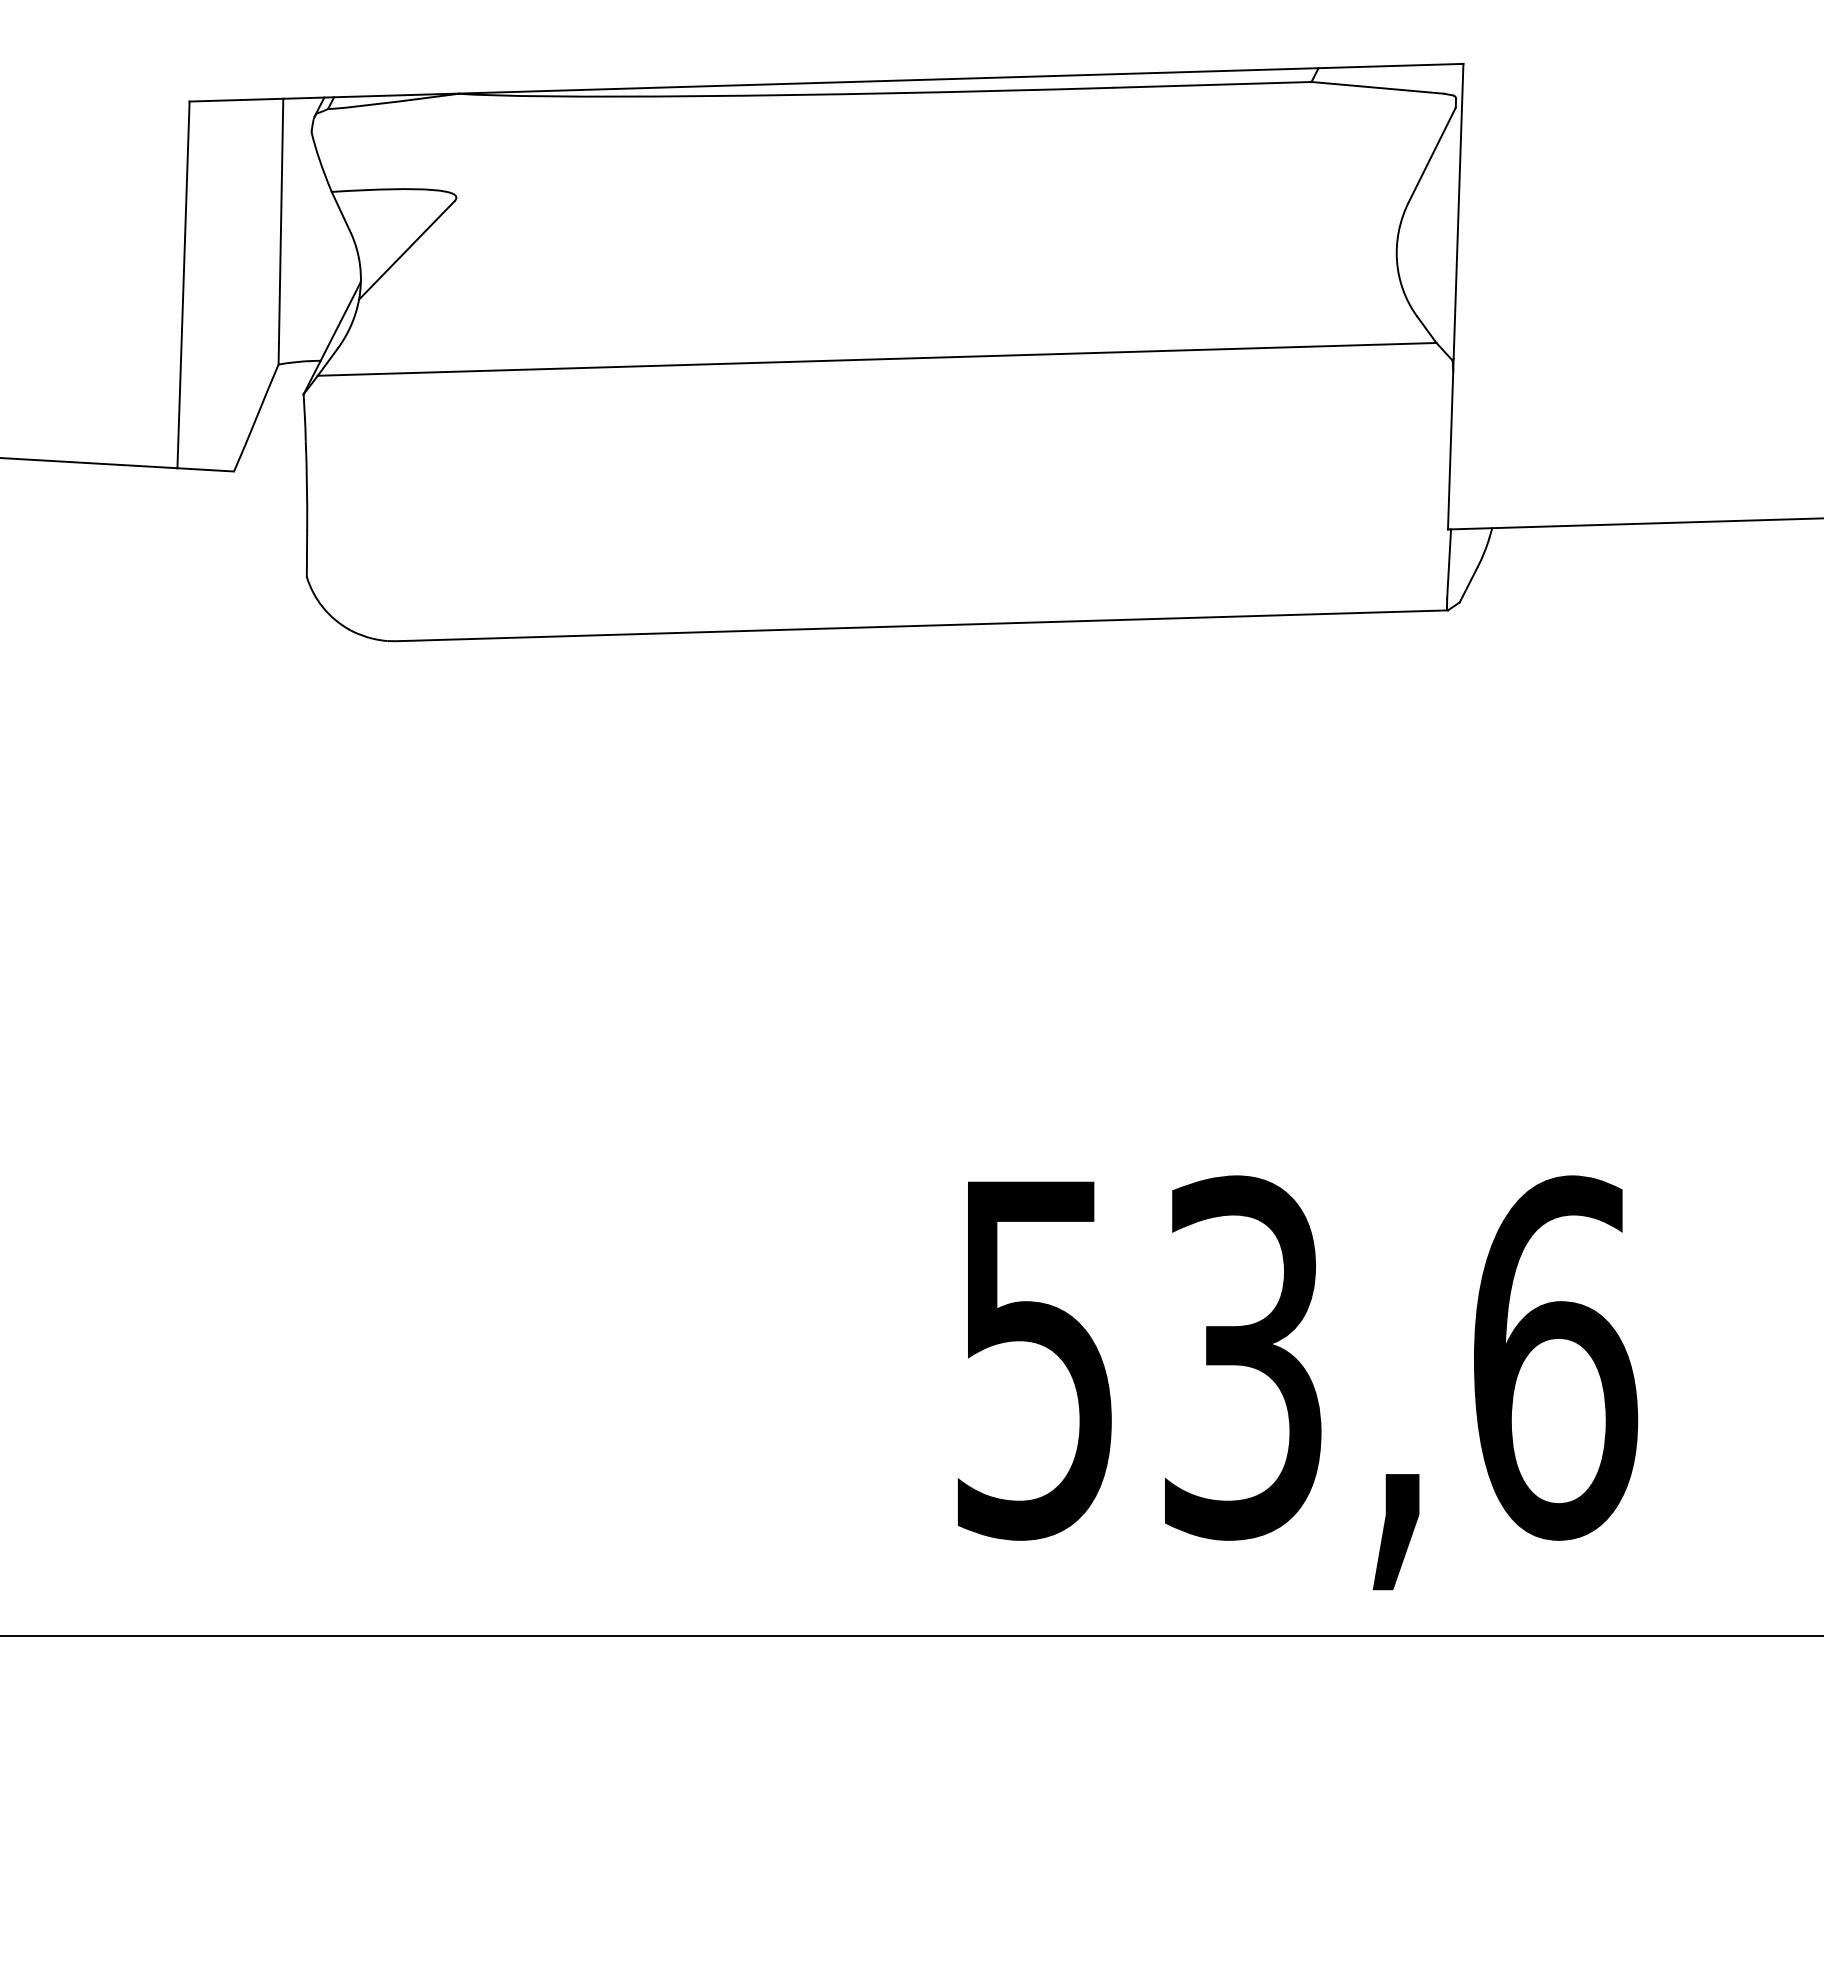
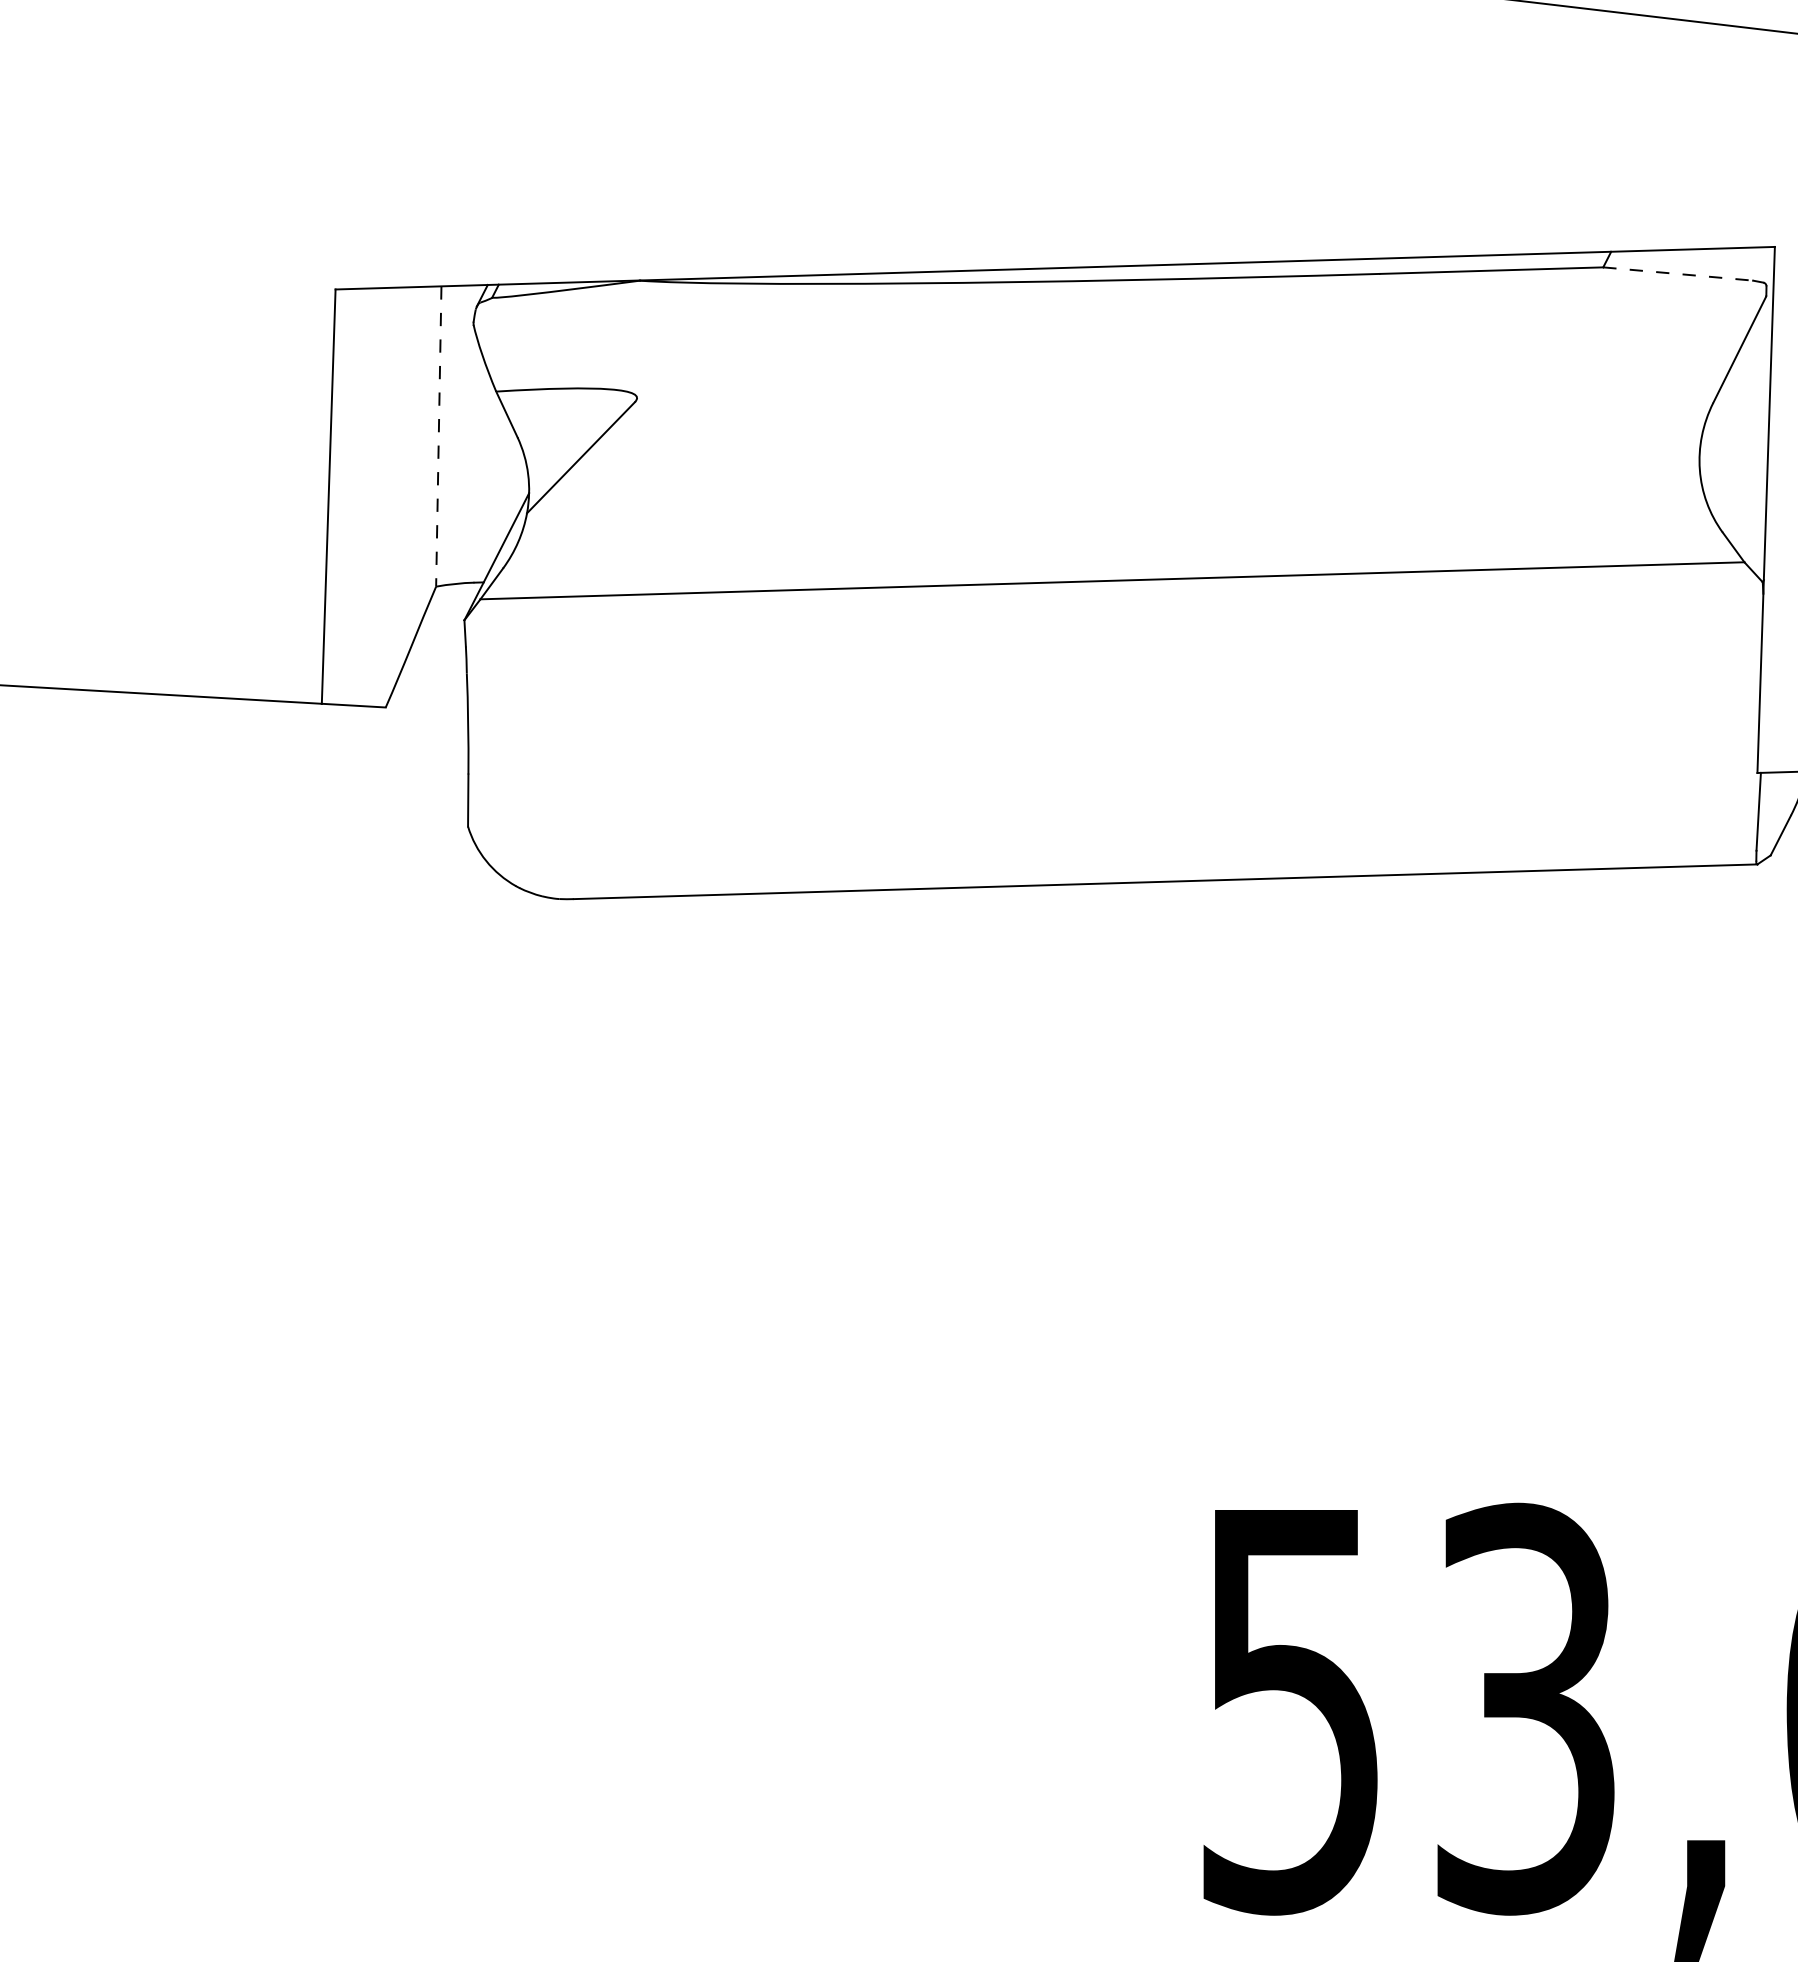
line: (1378, 87) -> (1678, 273), solid -> dashed
line: (280, 231) -> (438, 436), solid -> dashed

